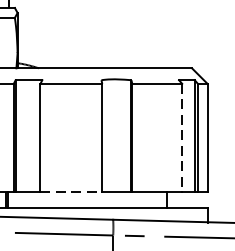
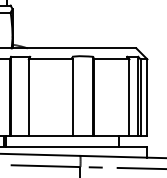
line: (182, 138) -> (129, 98), dashed -> solid
line: (71, 192) -> (50, 136), dashed -> solid

